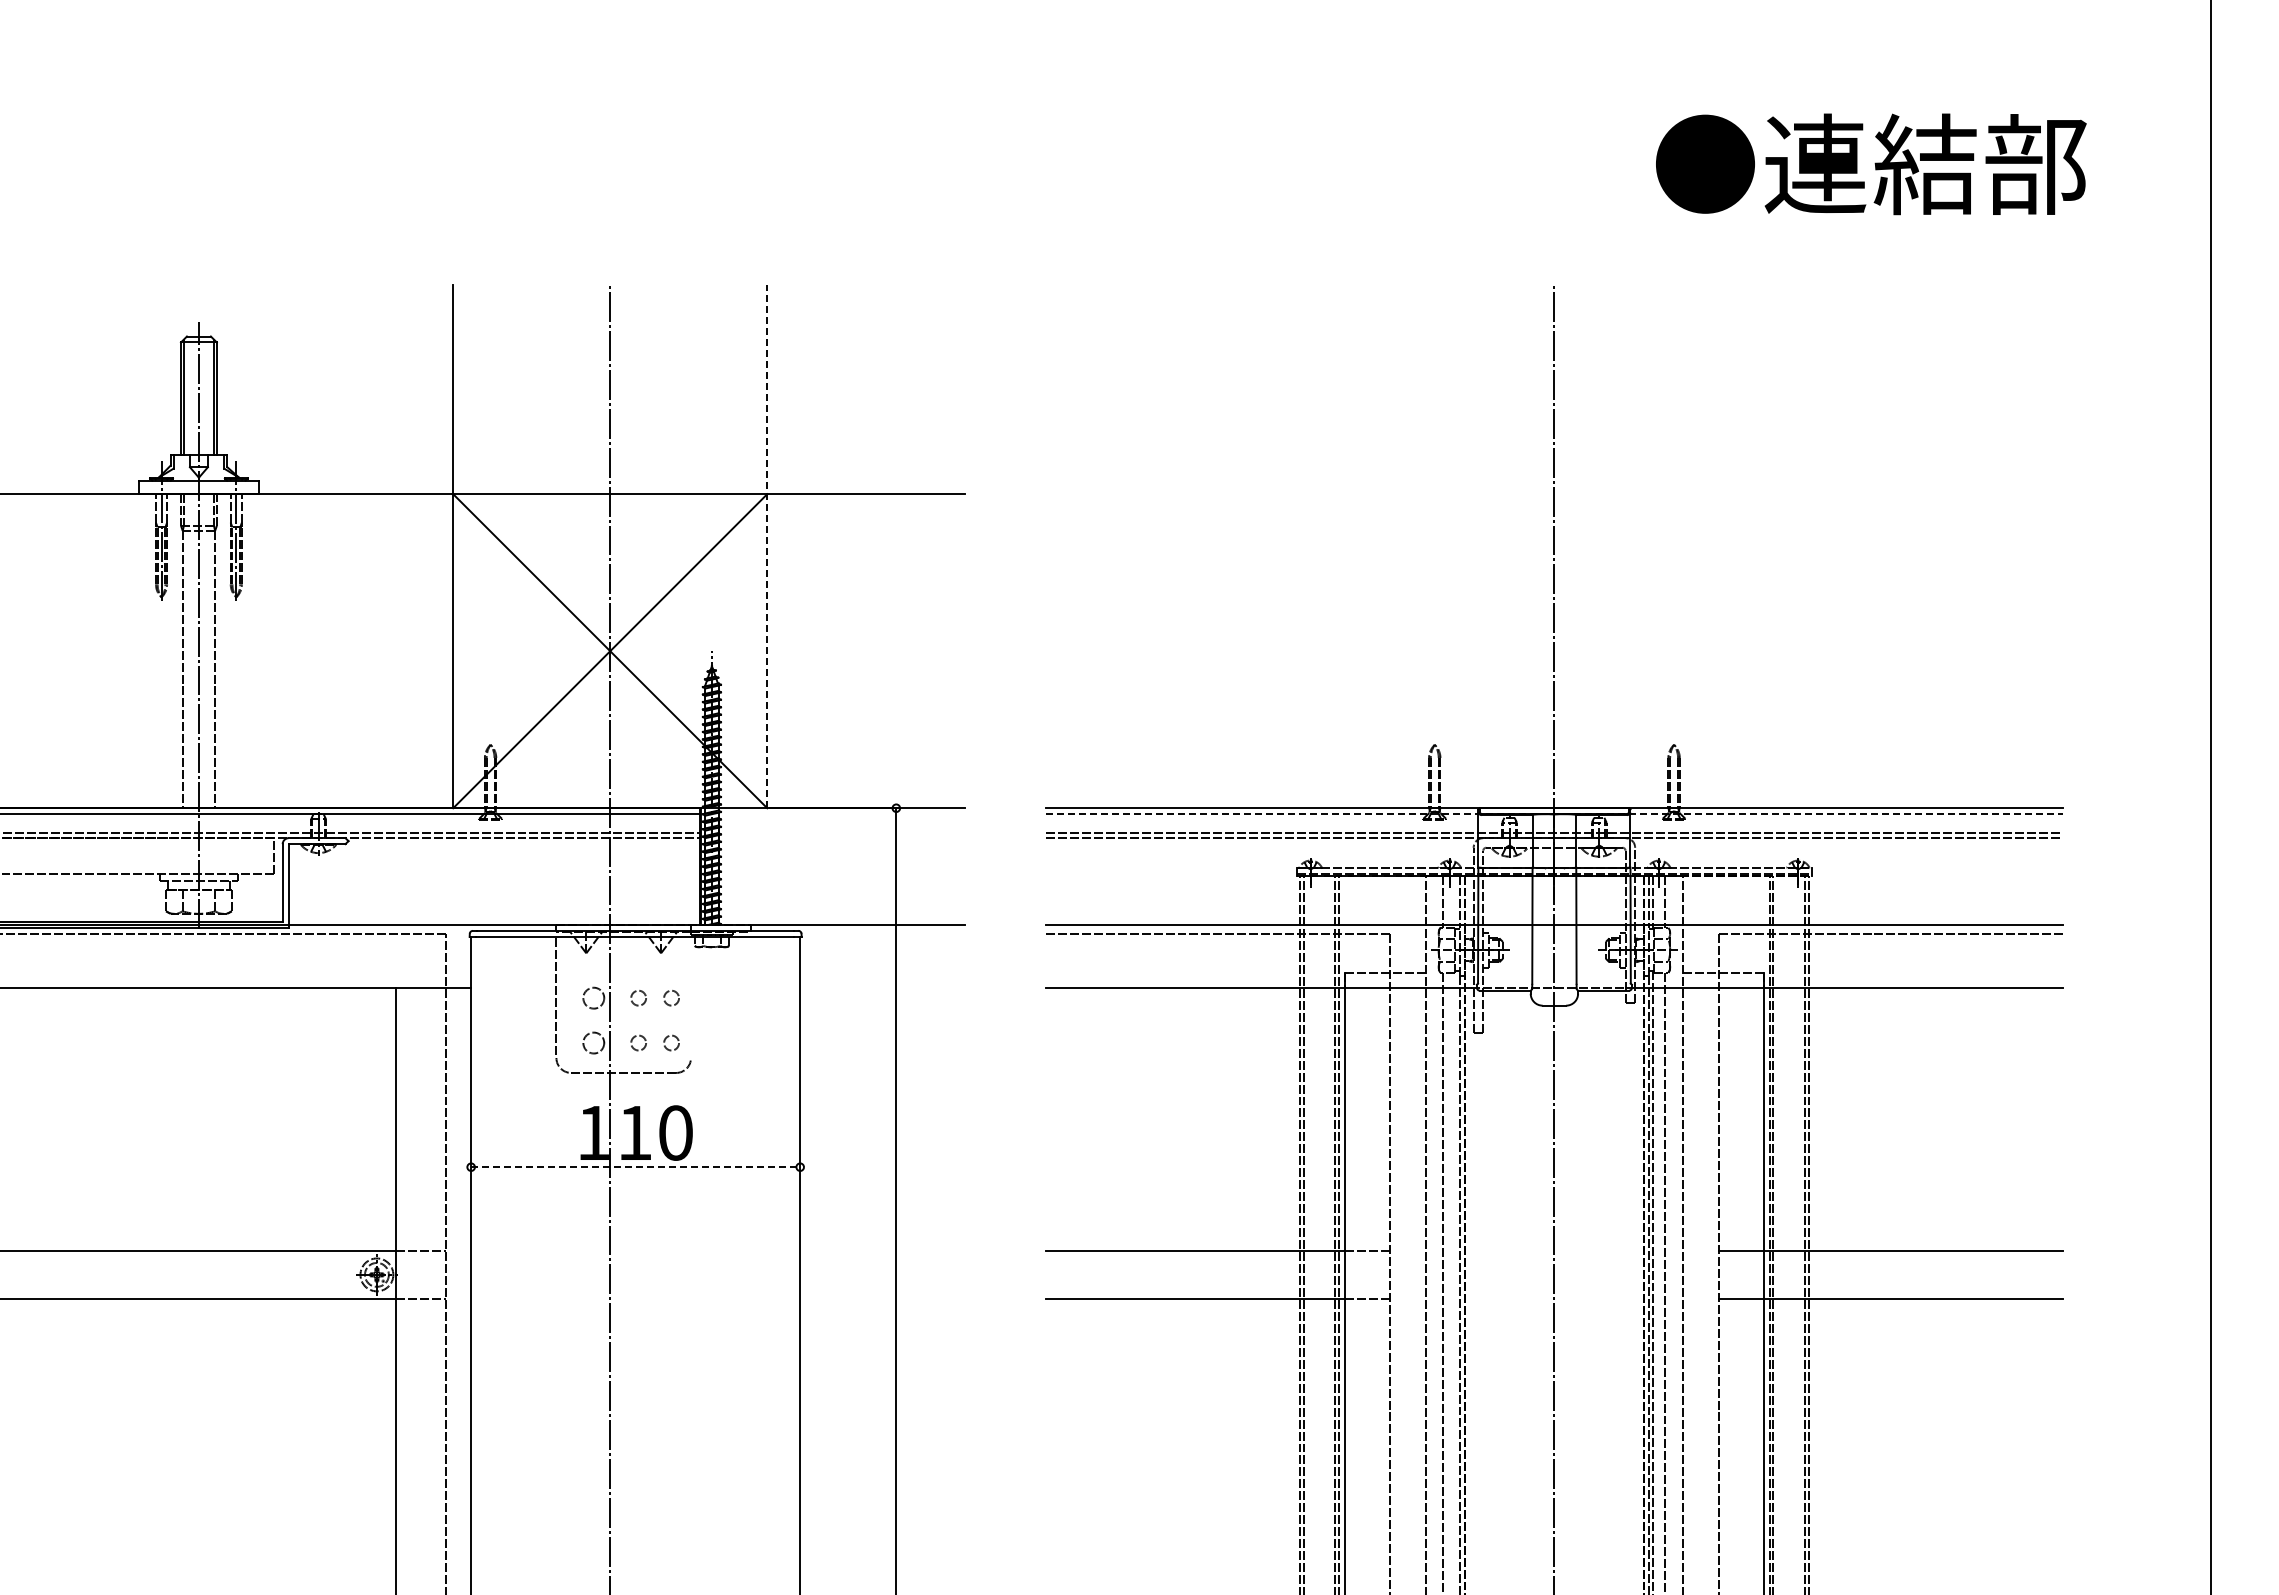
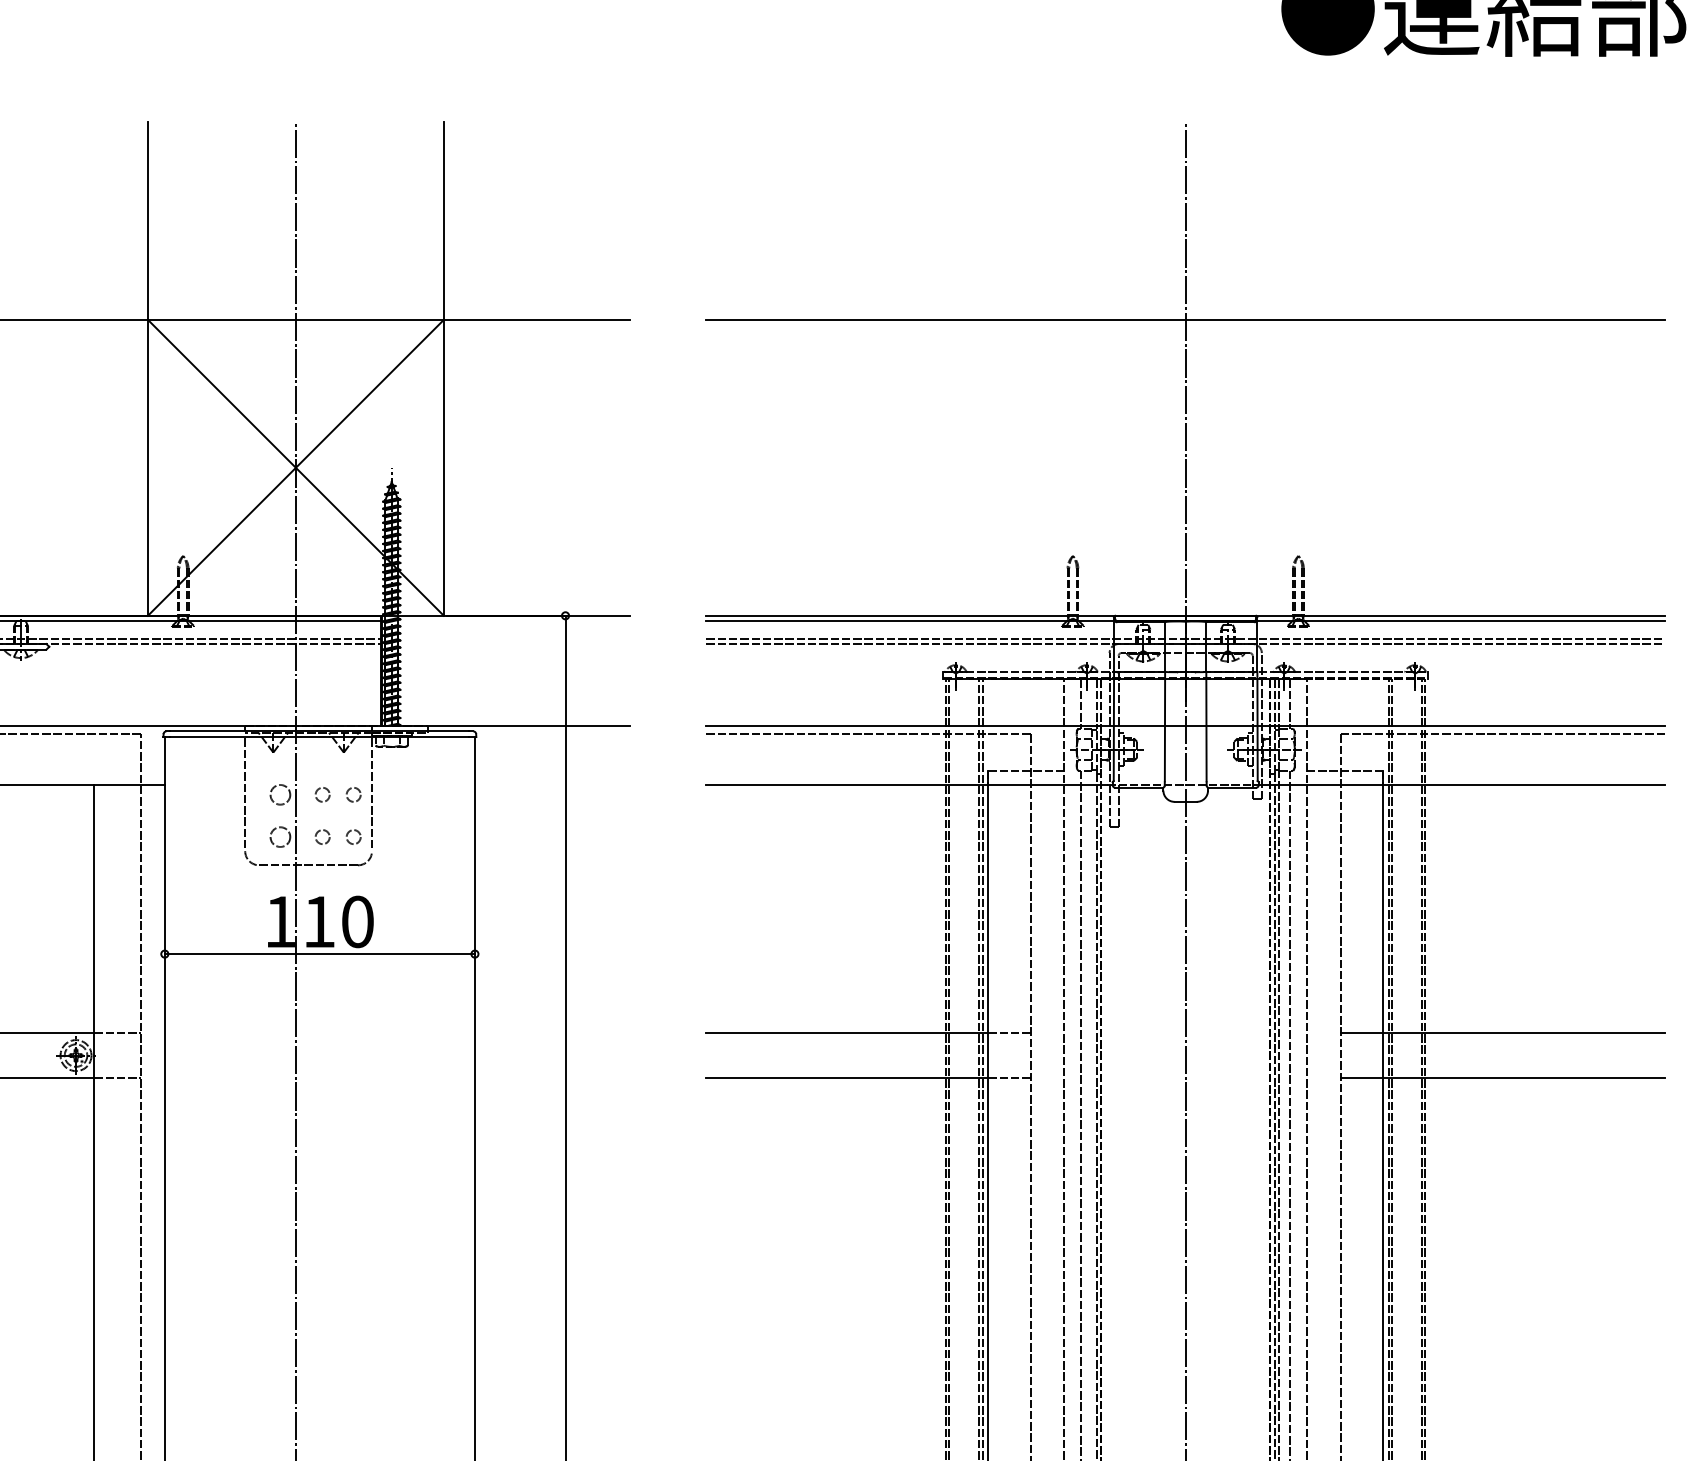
line: (1553, 494) -> (1184, 320), added
line: (767, 546) -> (444, 369), dashed -> solid
line: (1554, 814) -> (1185, 621), dashed -> solid
line: (691, 998) -> (372, 795), added
line: (635, 1167) -> (319, 954), dashed -> solid

